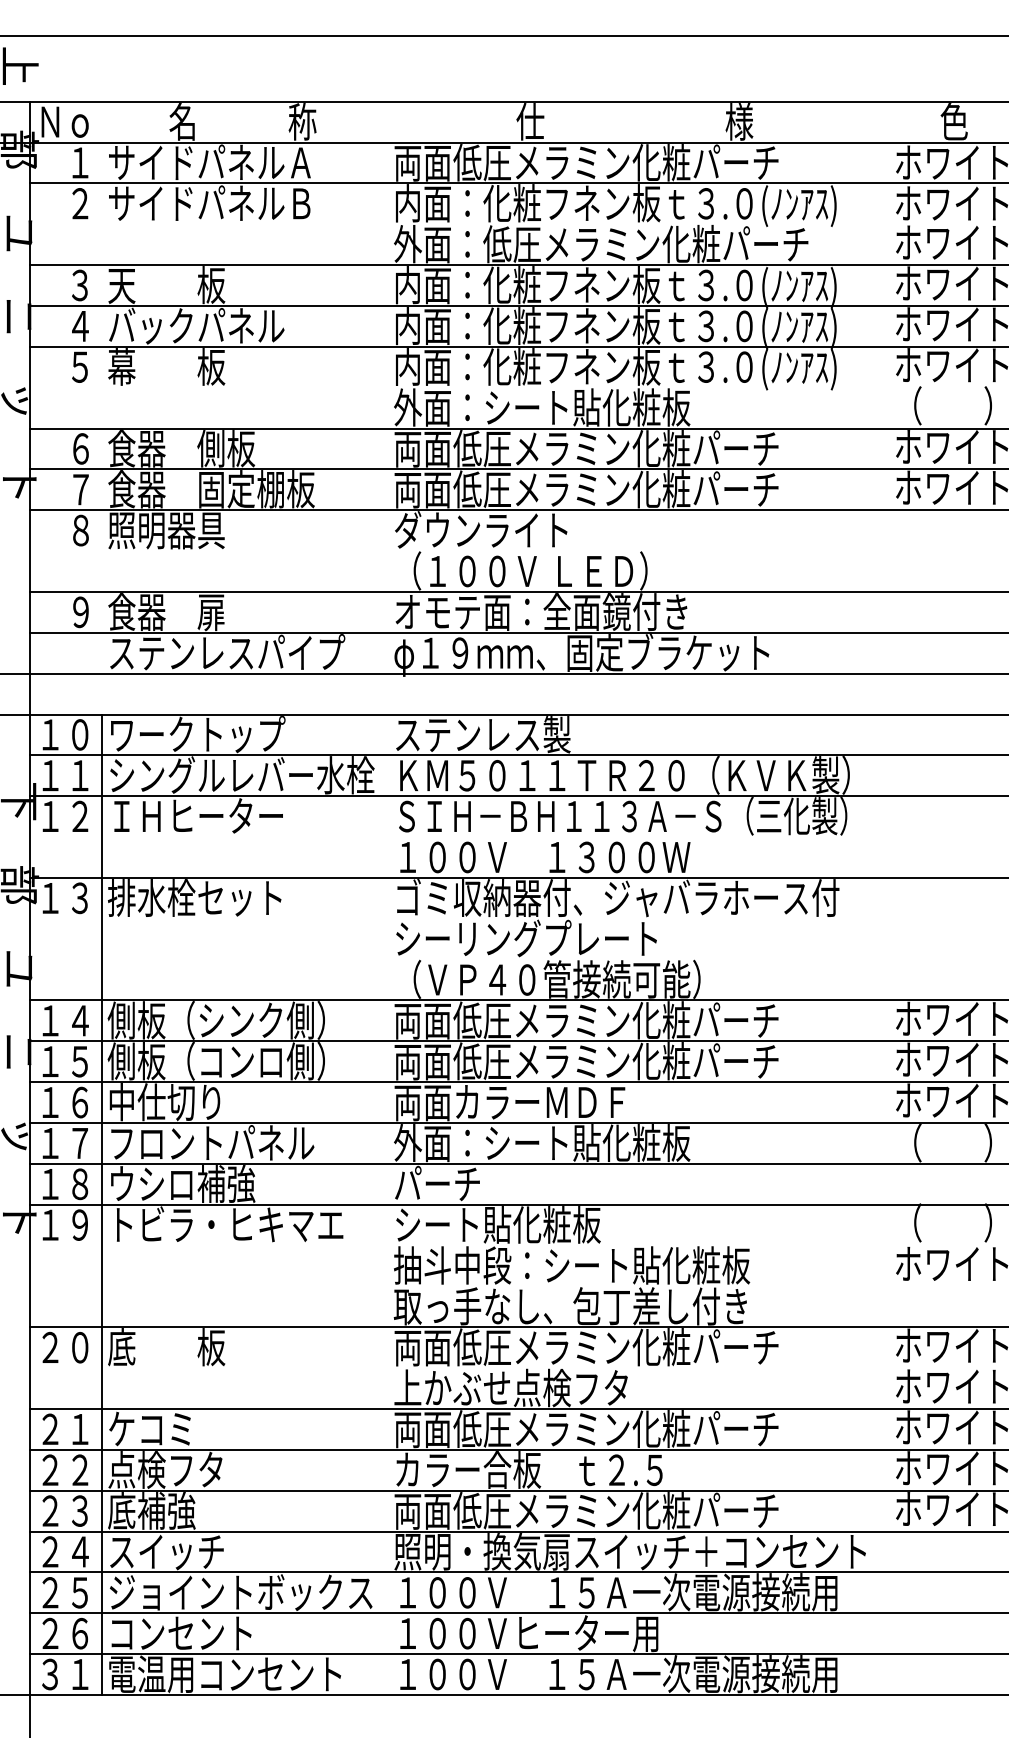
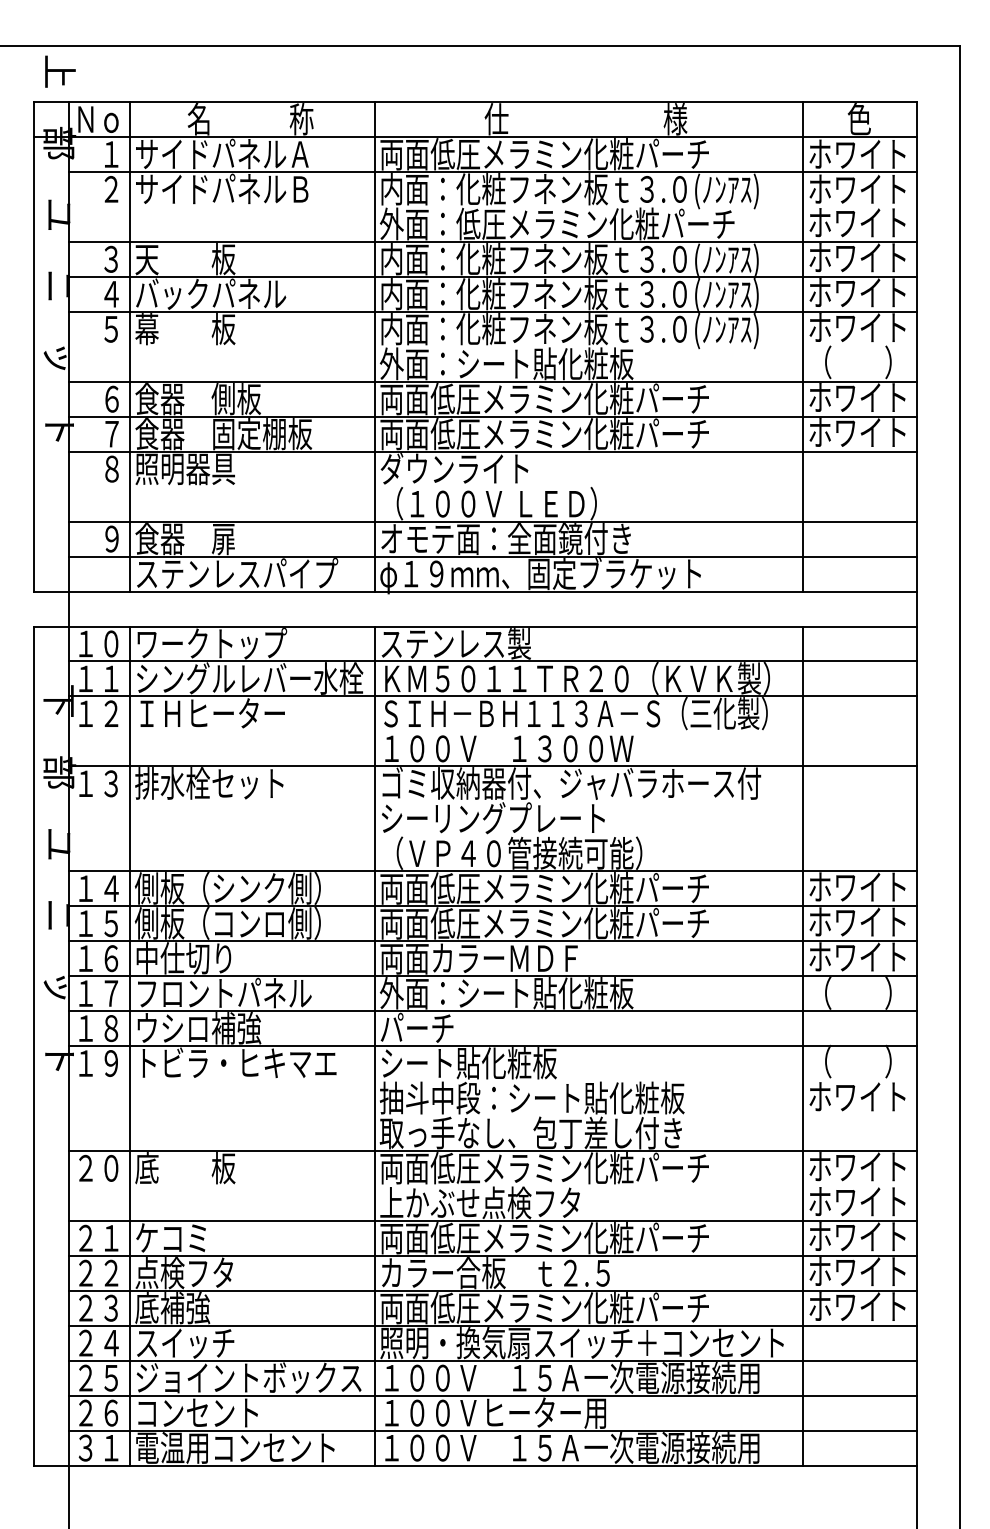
line: (101, 387) -> (129, 346), added
line: (387, 387) -> (374, 346), added
line: (887, 387) -> (802, 346), added
line: (387, 1204) -> (374, 1045), added
line: (887, 1204) -> (802, 1045), added

